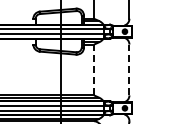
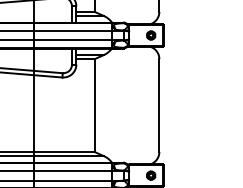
line: (94, 69) -> (95, 104), dashed -> solid
line: (129, 69) -> (159, 104), dashed -> solid

